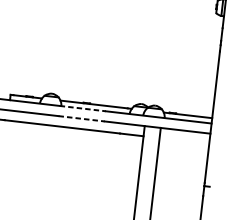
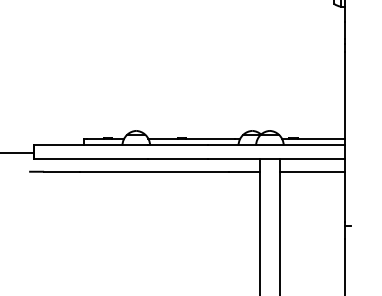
line: (82, 108) -> (177, 145), dashed -> solid
line: (81, 118) -> (177, 158), dashed -> solid
line: (184, 140) -> (312, 171), added

